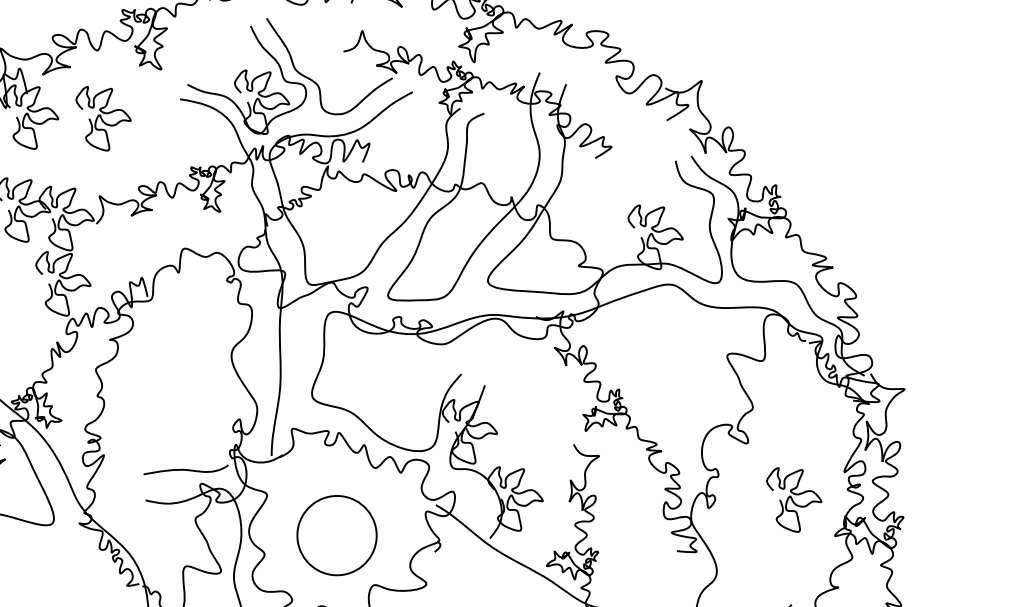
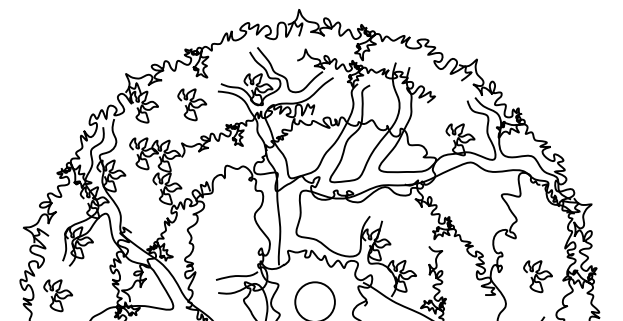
curve: (103, 118) -> (192, 104), moved
curve: (792, 499) -> (537, 276), moved

